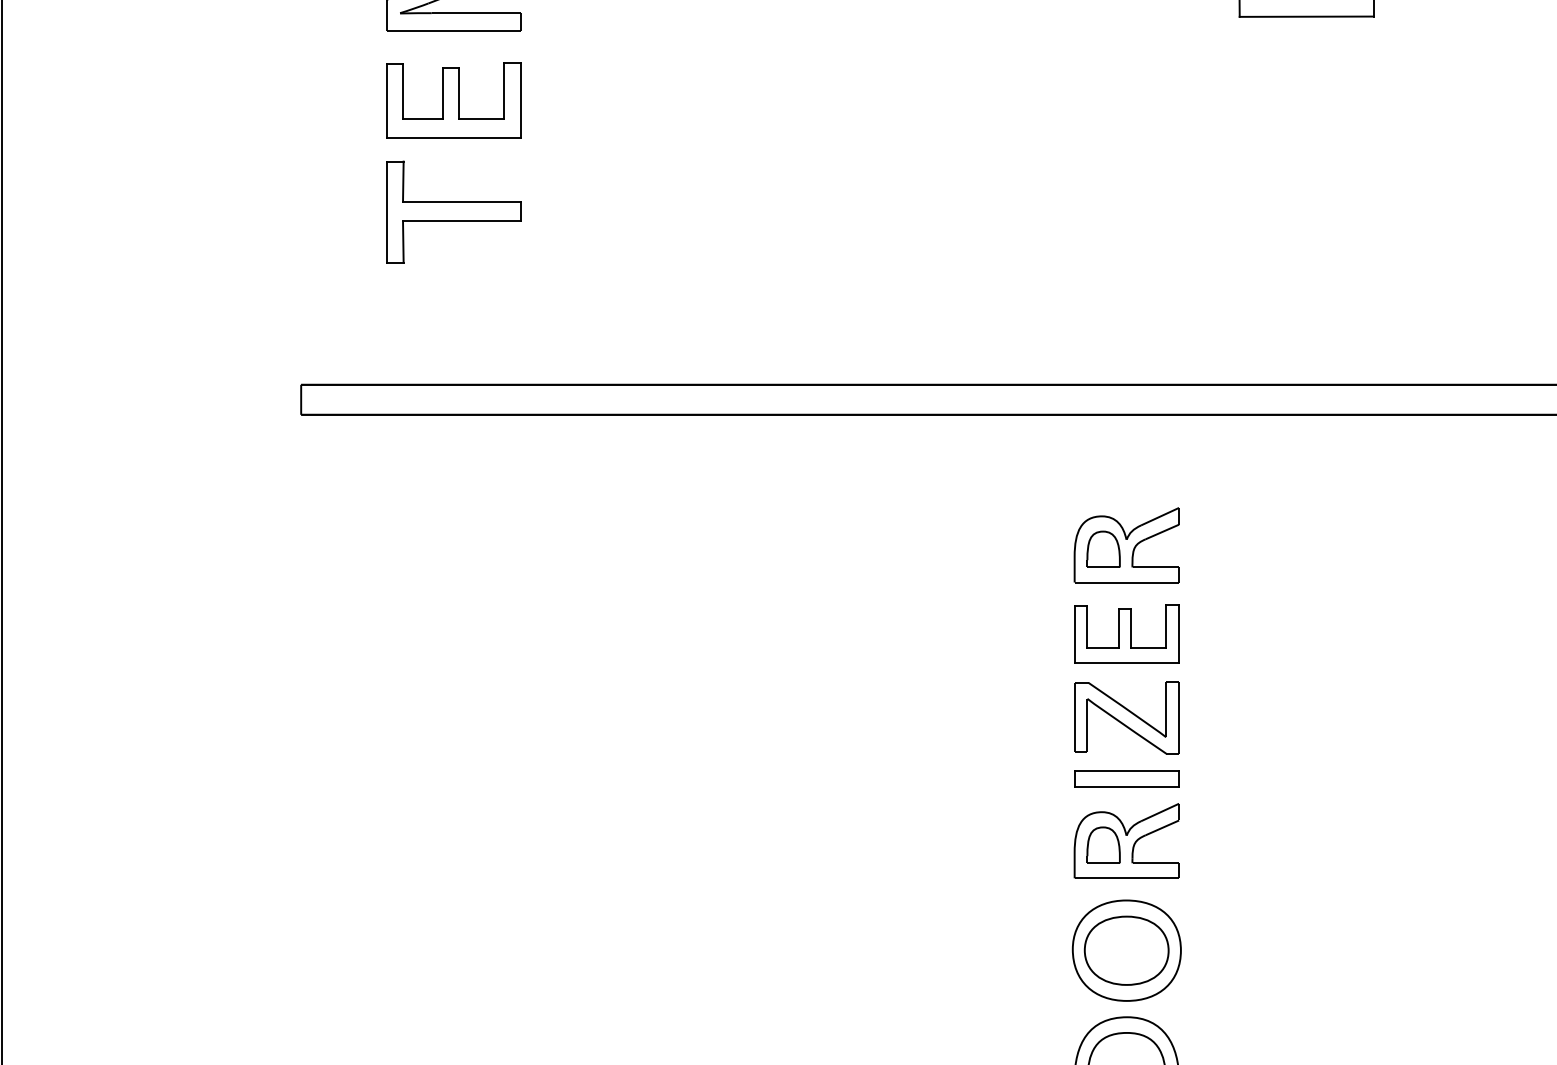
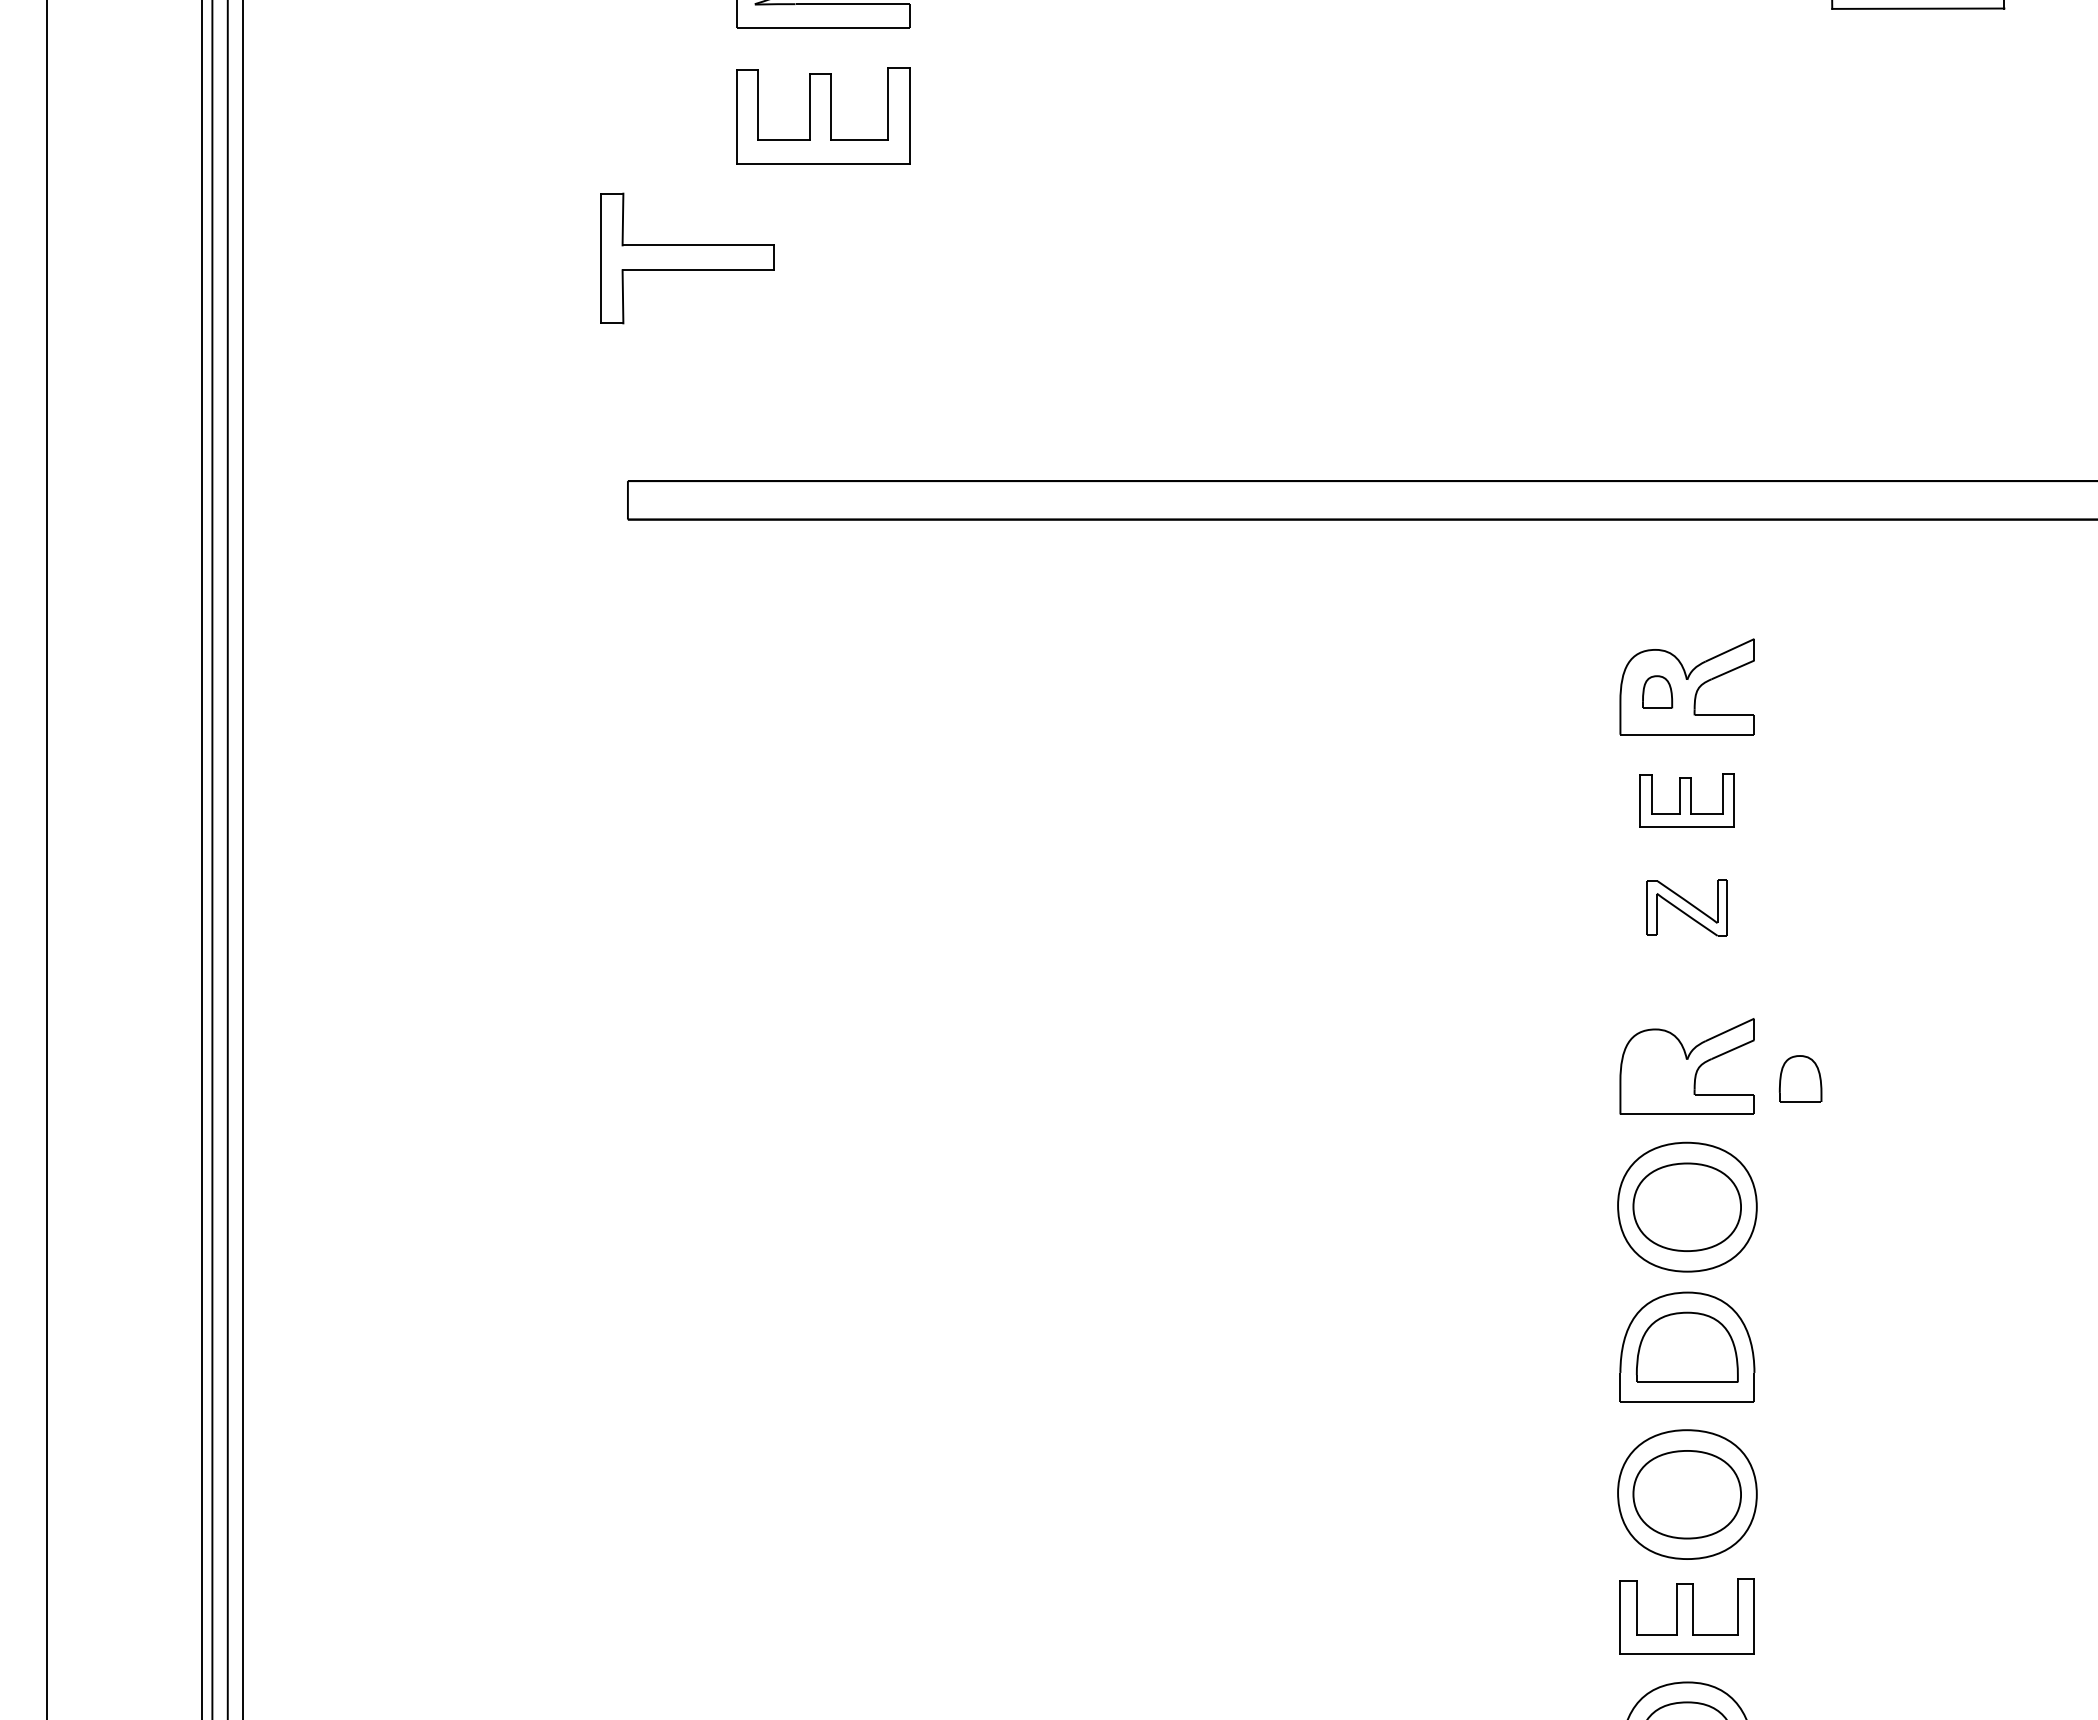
part: (453, 212) -> (687, 258), moved
part: (1103, 548) -> (1657, 691), size x0.7
part: (1126, 633) -> (1686, 800), size x0.7
part: (1126, 717) -> (1686, 907), size x0.6
part: (1126, 778) -> (1686, 986), removed
part: (1103, 844) -> (1800, 1078), moved

